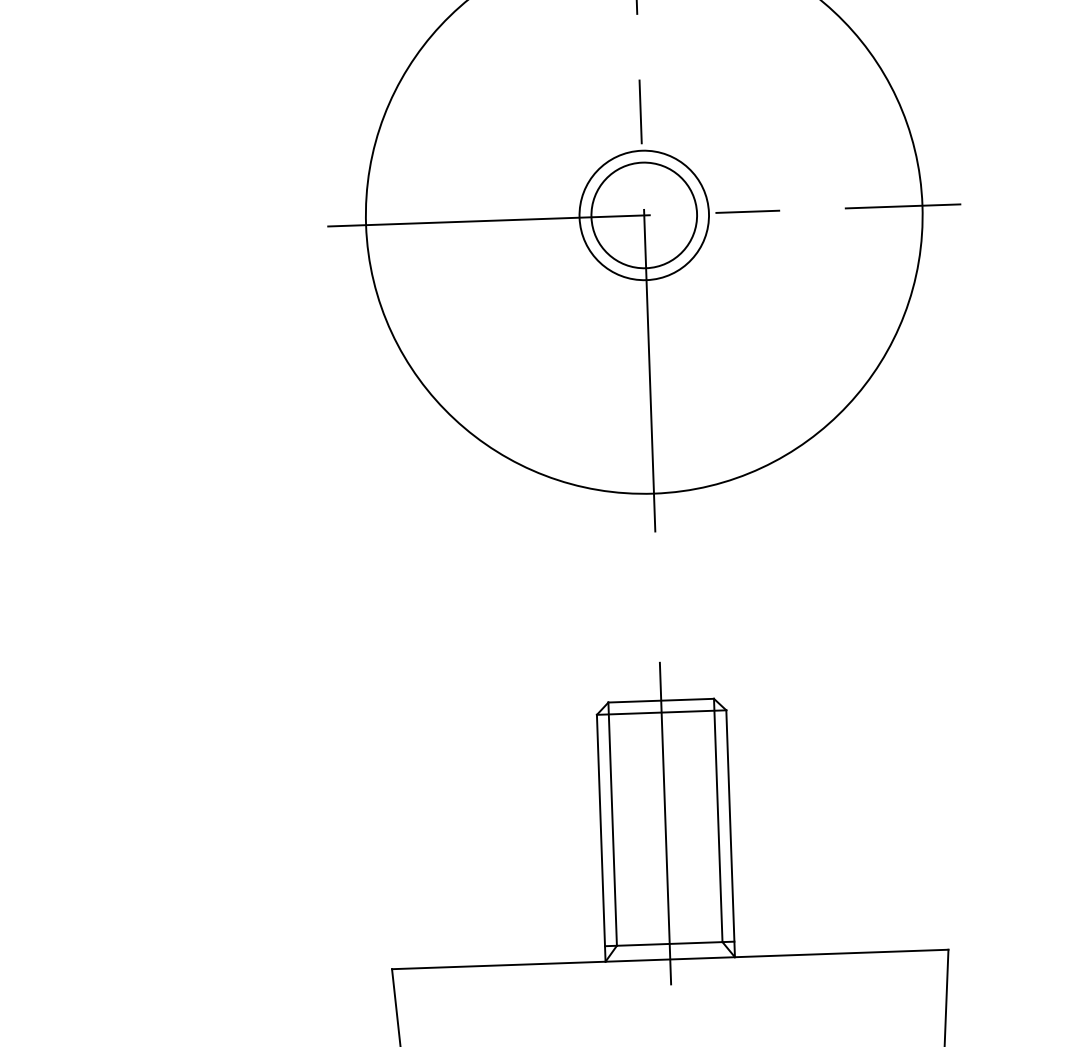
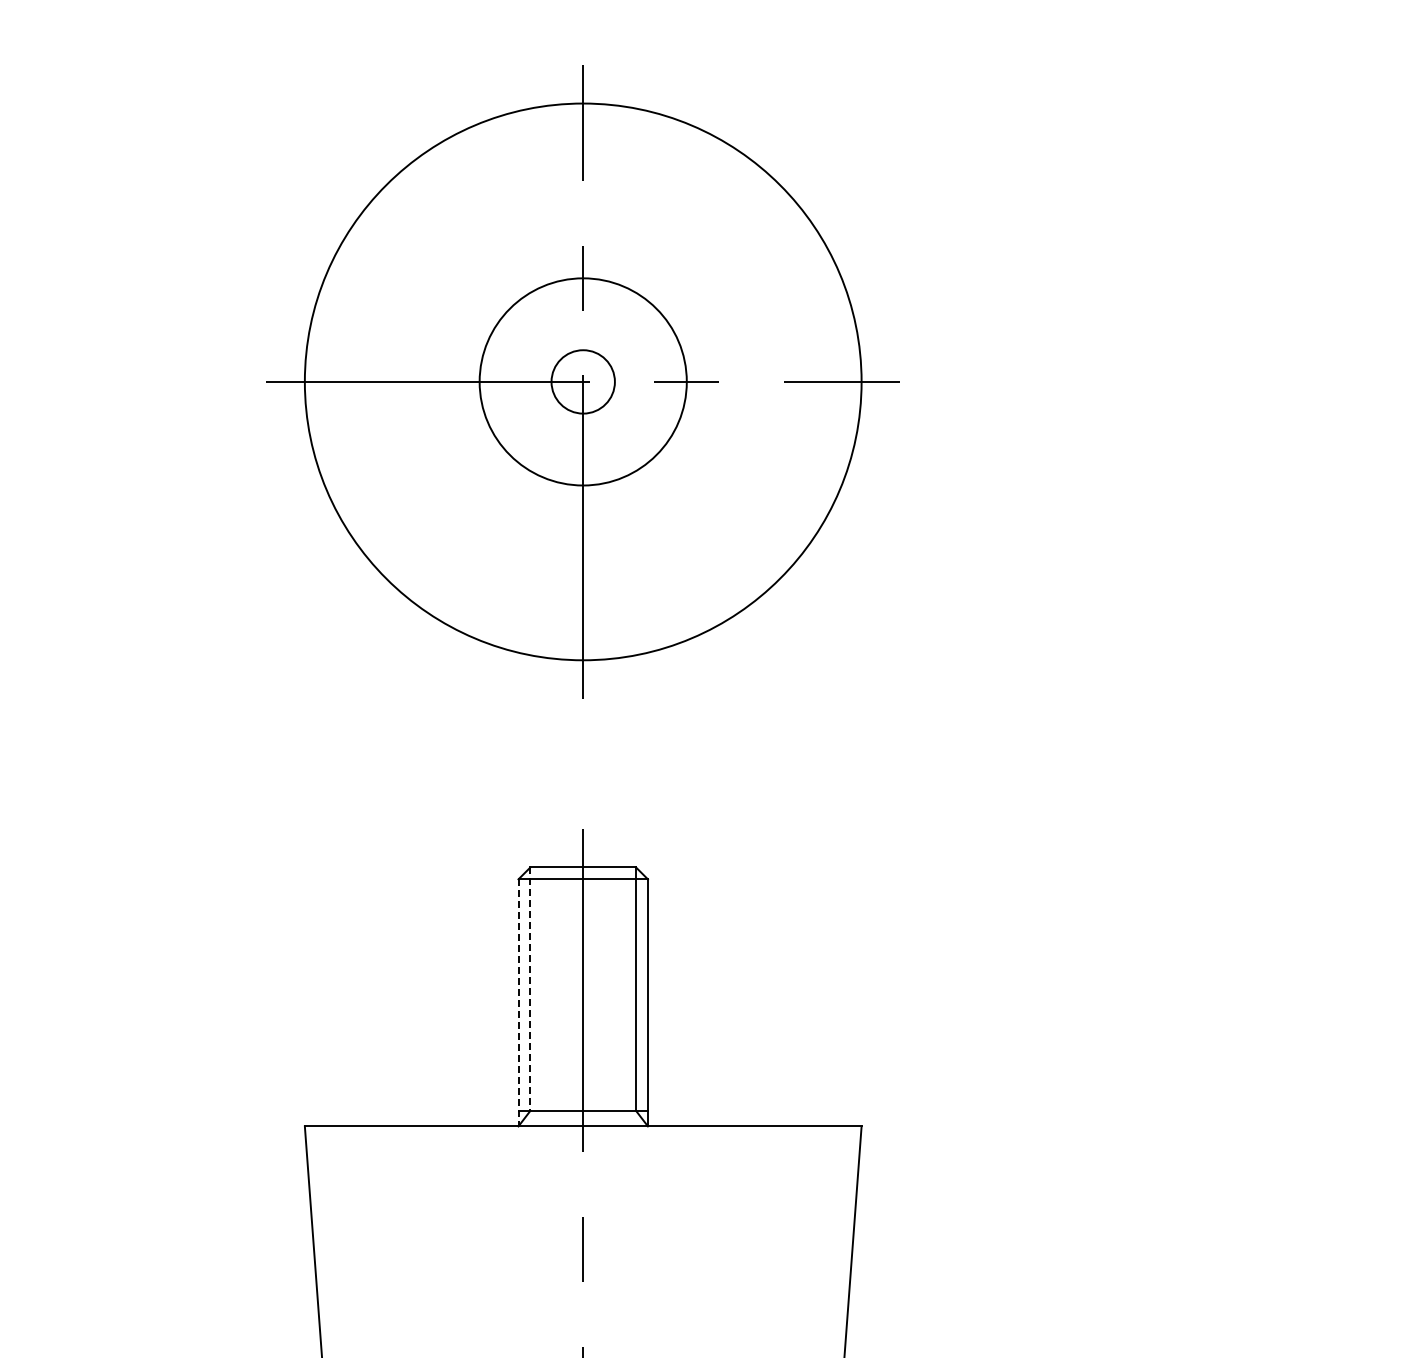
circle: (643, 215) -> (582, 381), size x1.6
circle: (644, 215) -> (583, 381), size x0.6
line: (612, 824) -> (530, 989), solid -> dashed
line: (601, 837) -> (518, 1002), solid -> dashed

